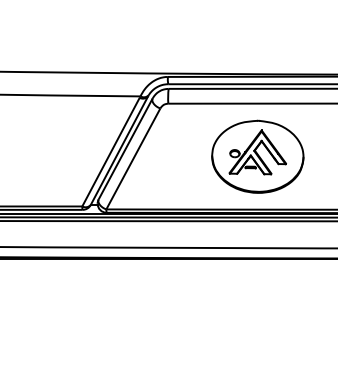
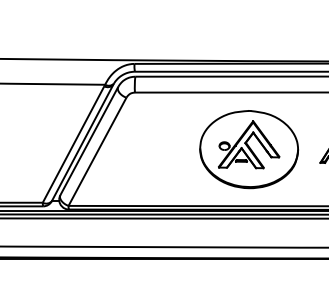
part: (257, 156) -> (248, 149), moved

